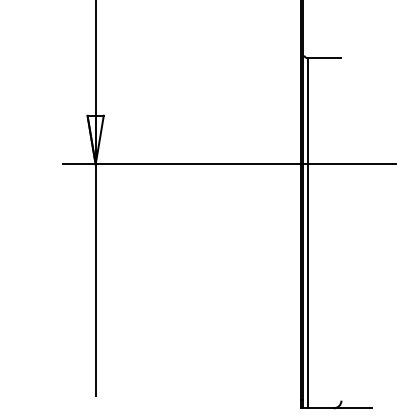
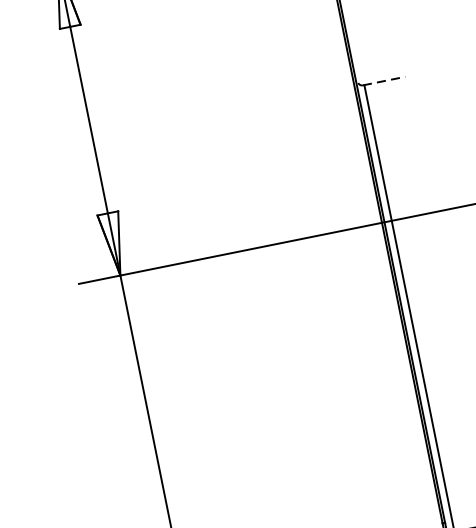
line: (323, 58) -> (383, 81), solid -> dashed

